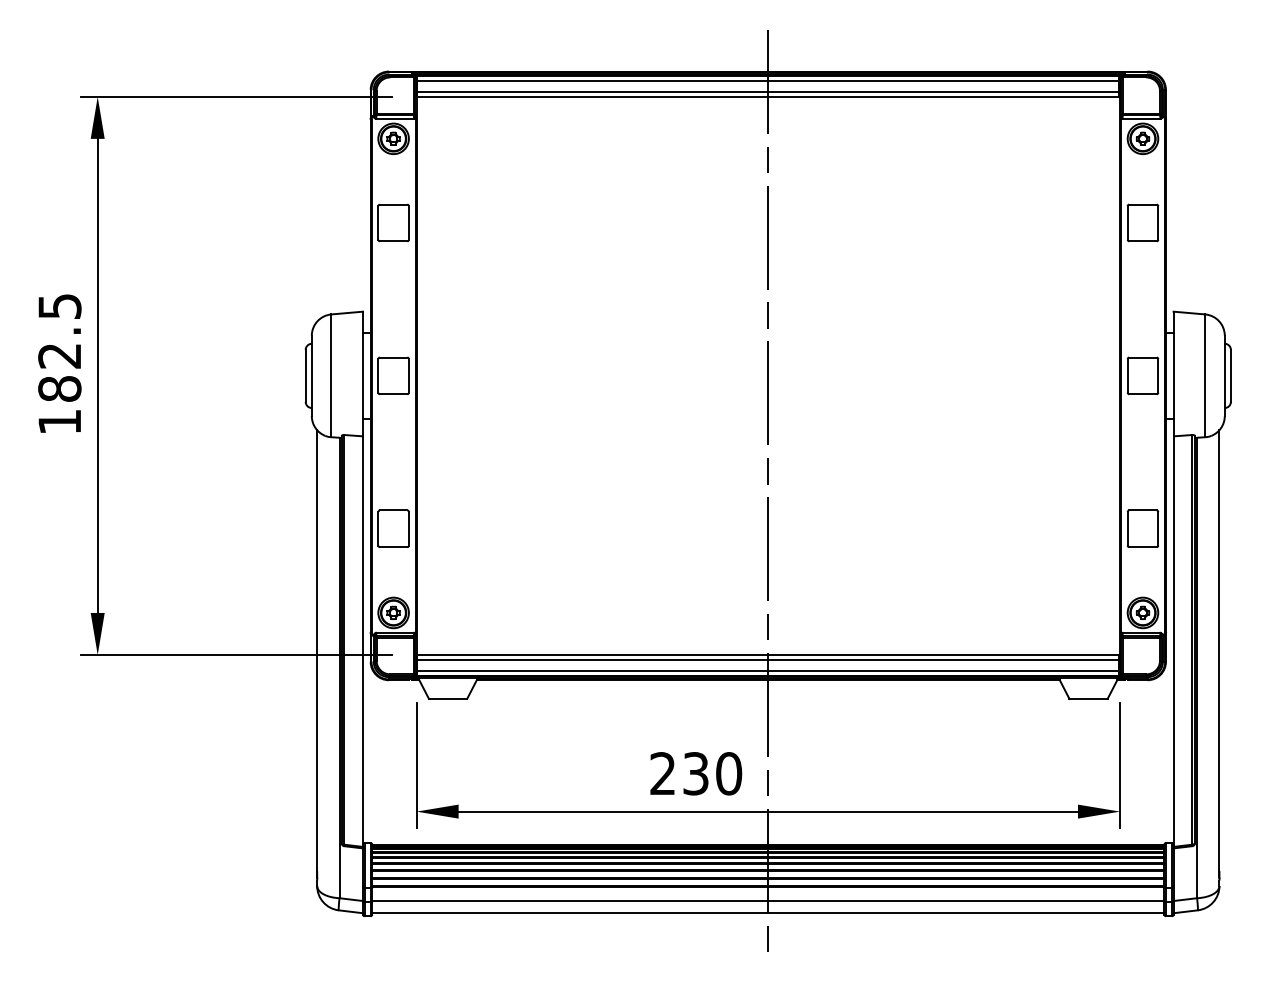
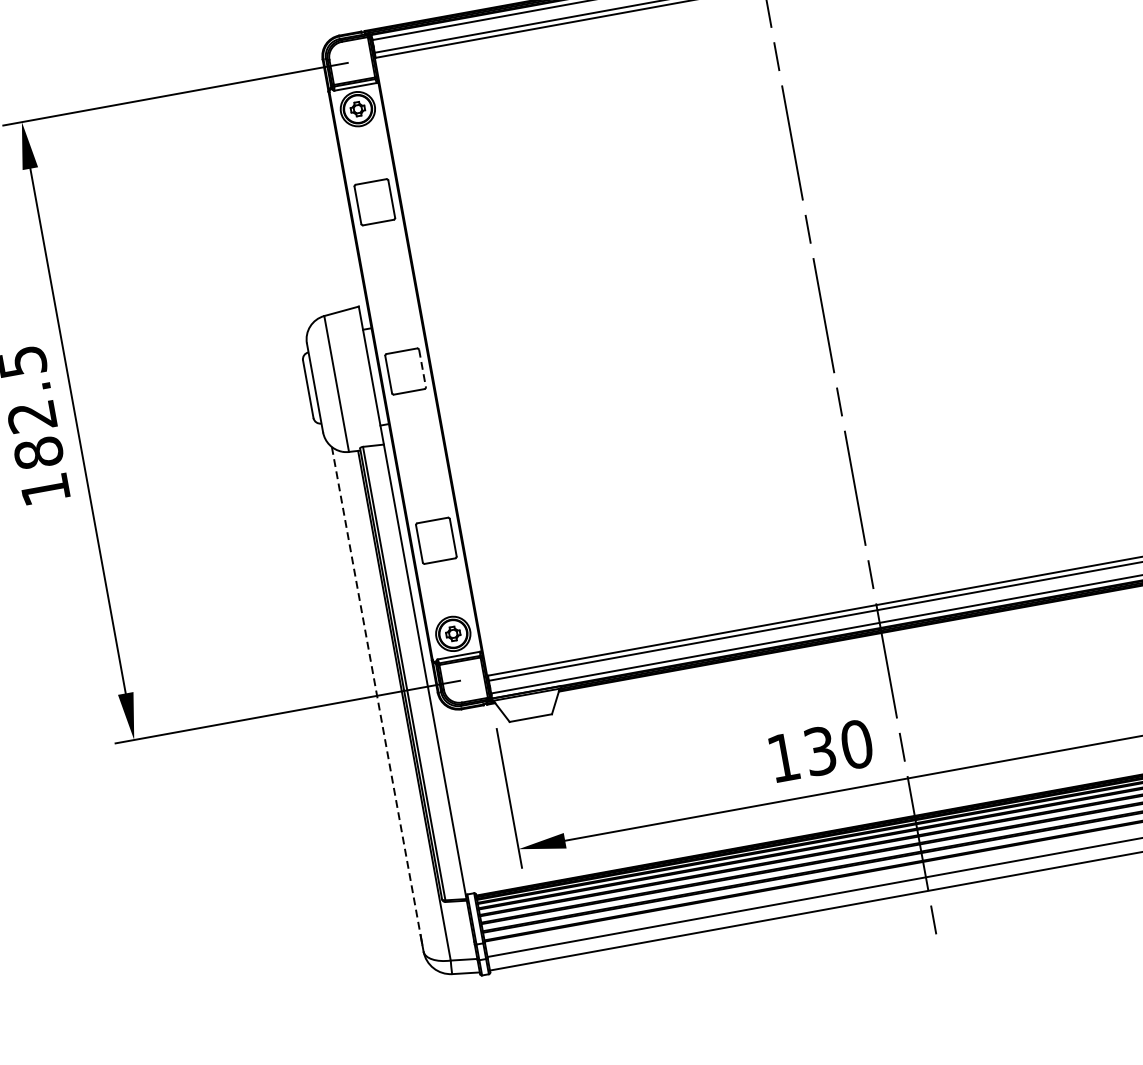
line: (408, 375) -> (421, 368), solid -> dashed
line: (317, 651) -> (376, 691), solid -> dashed
text: (662, 773) -> (783, 757), 230 -> 130

